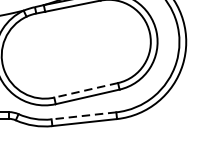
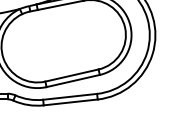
line: (85, 90) -> (71, 75), dashed -> solid
line: (83, 115) -> (69, 96), dashed -> solid

